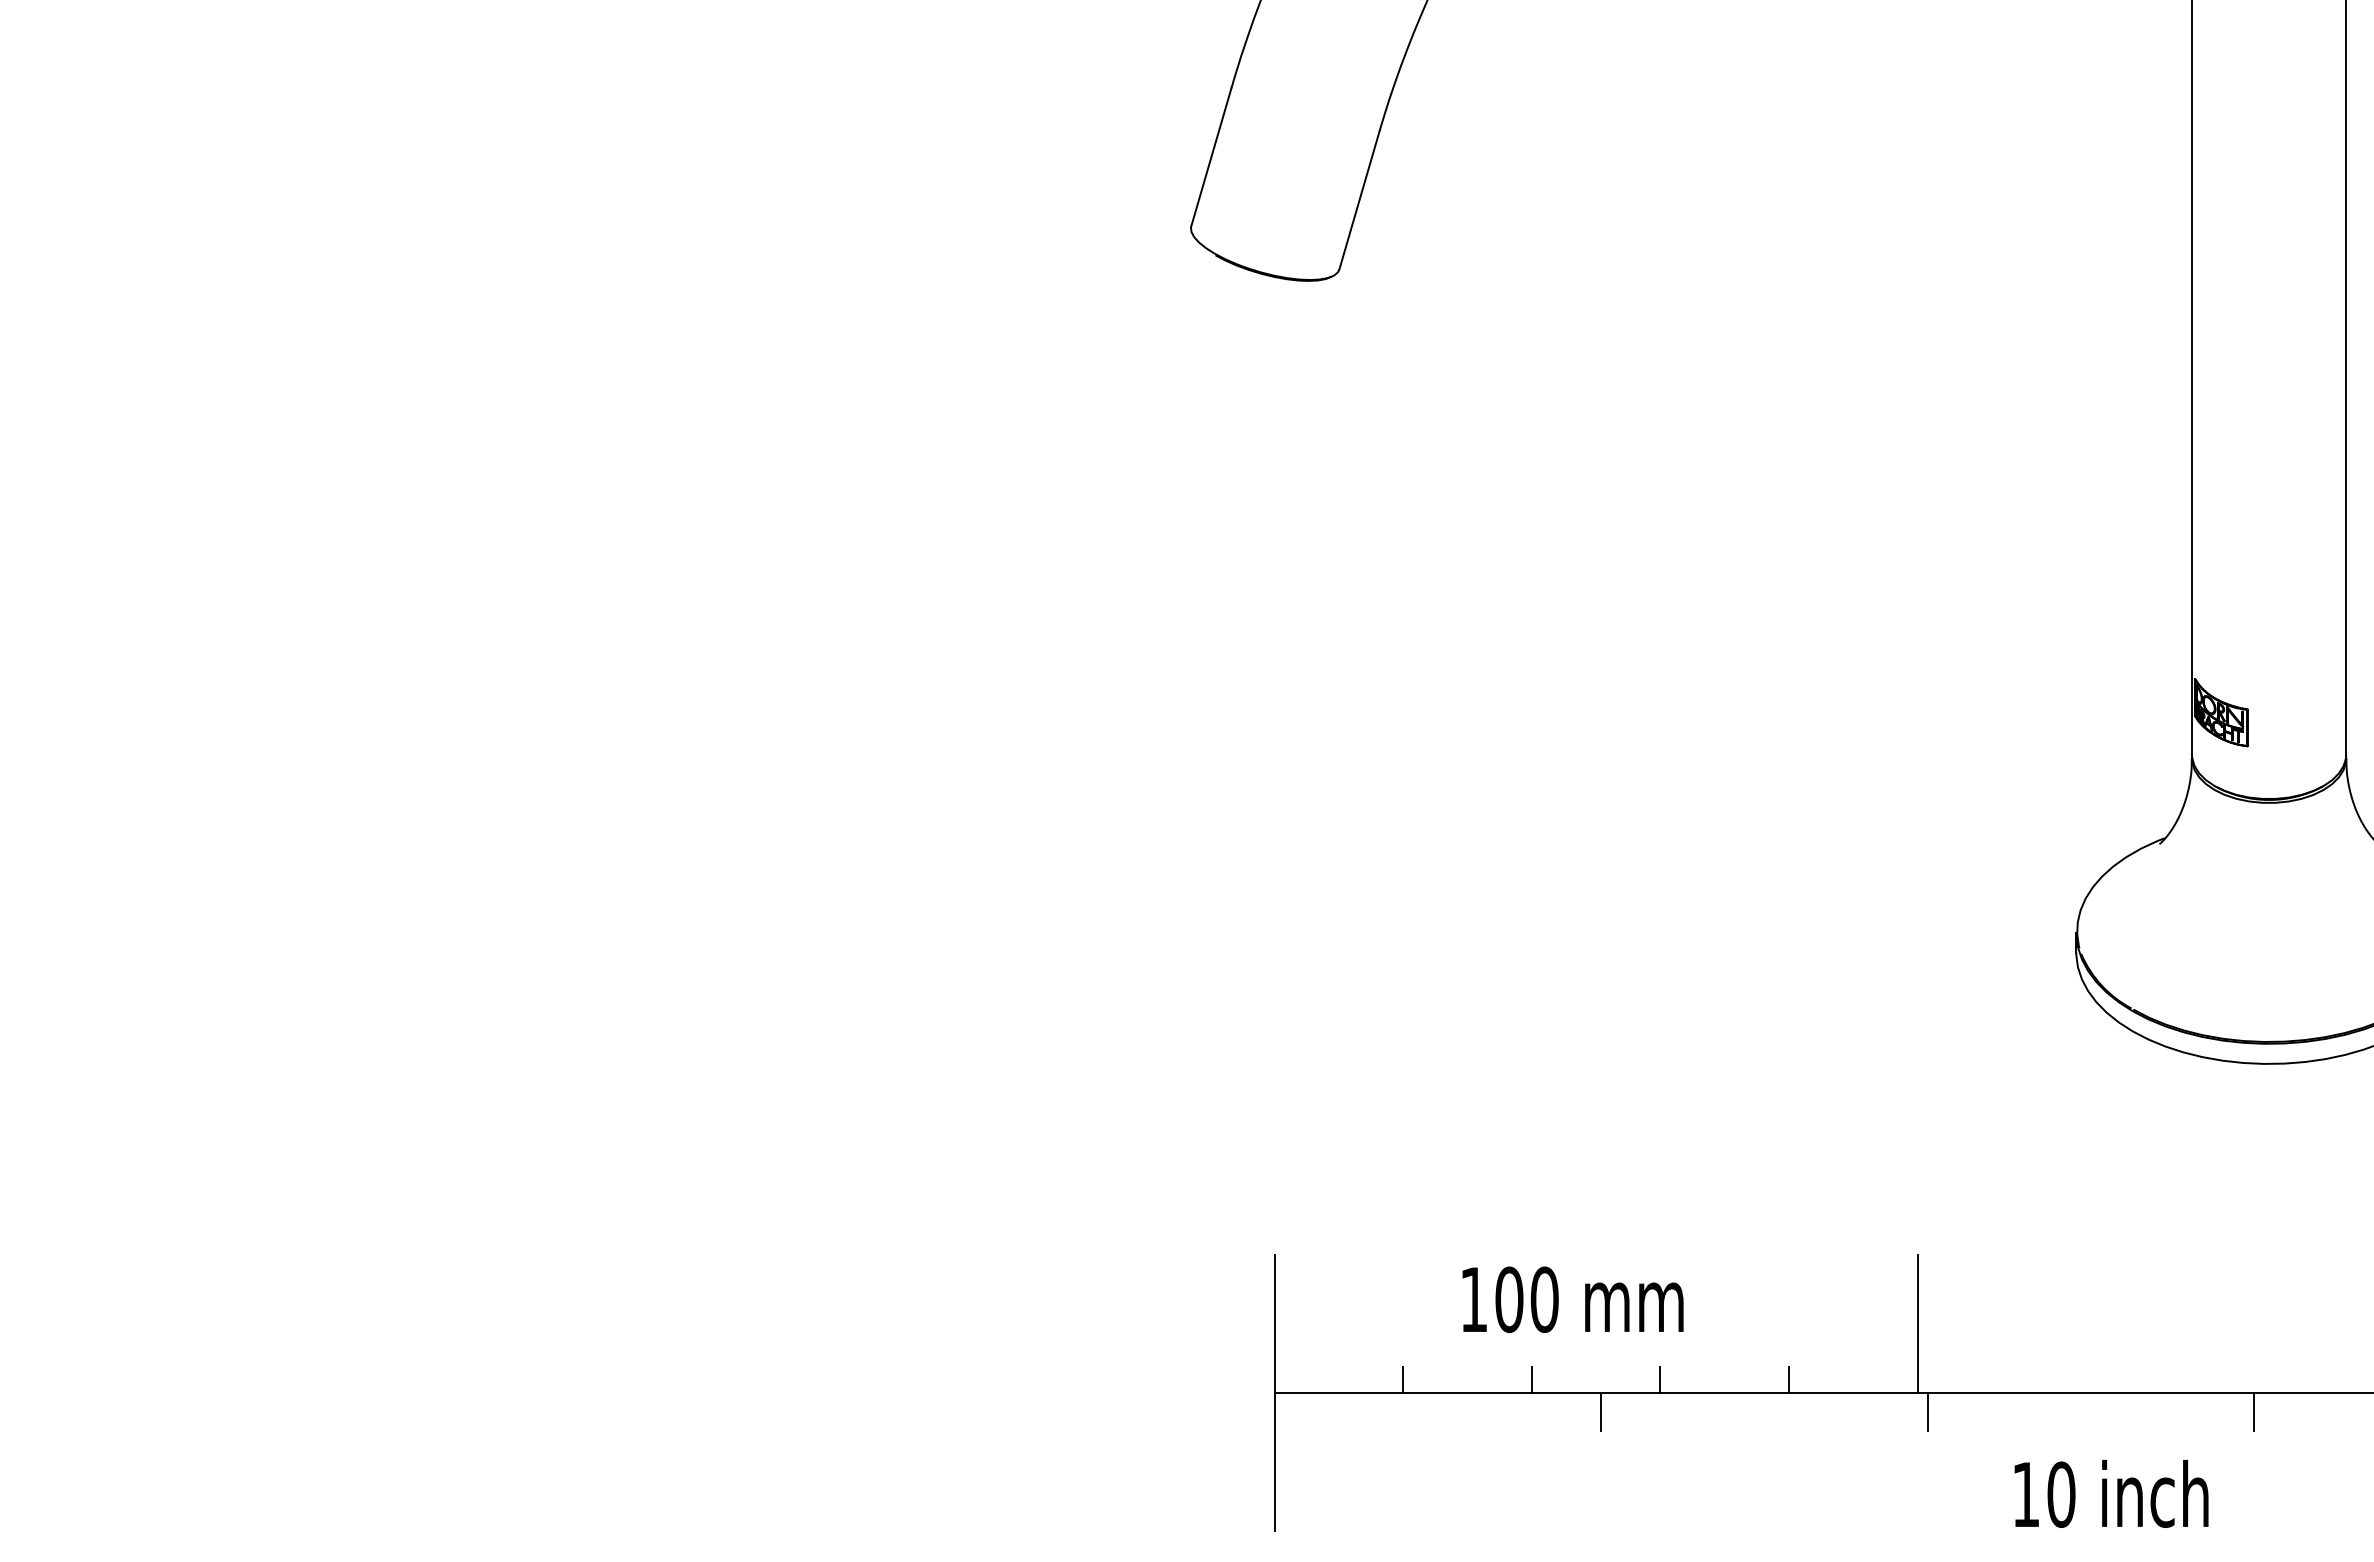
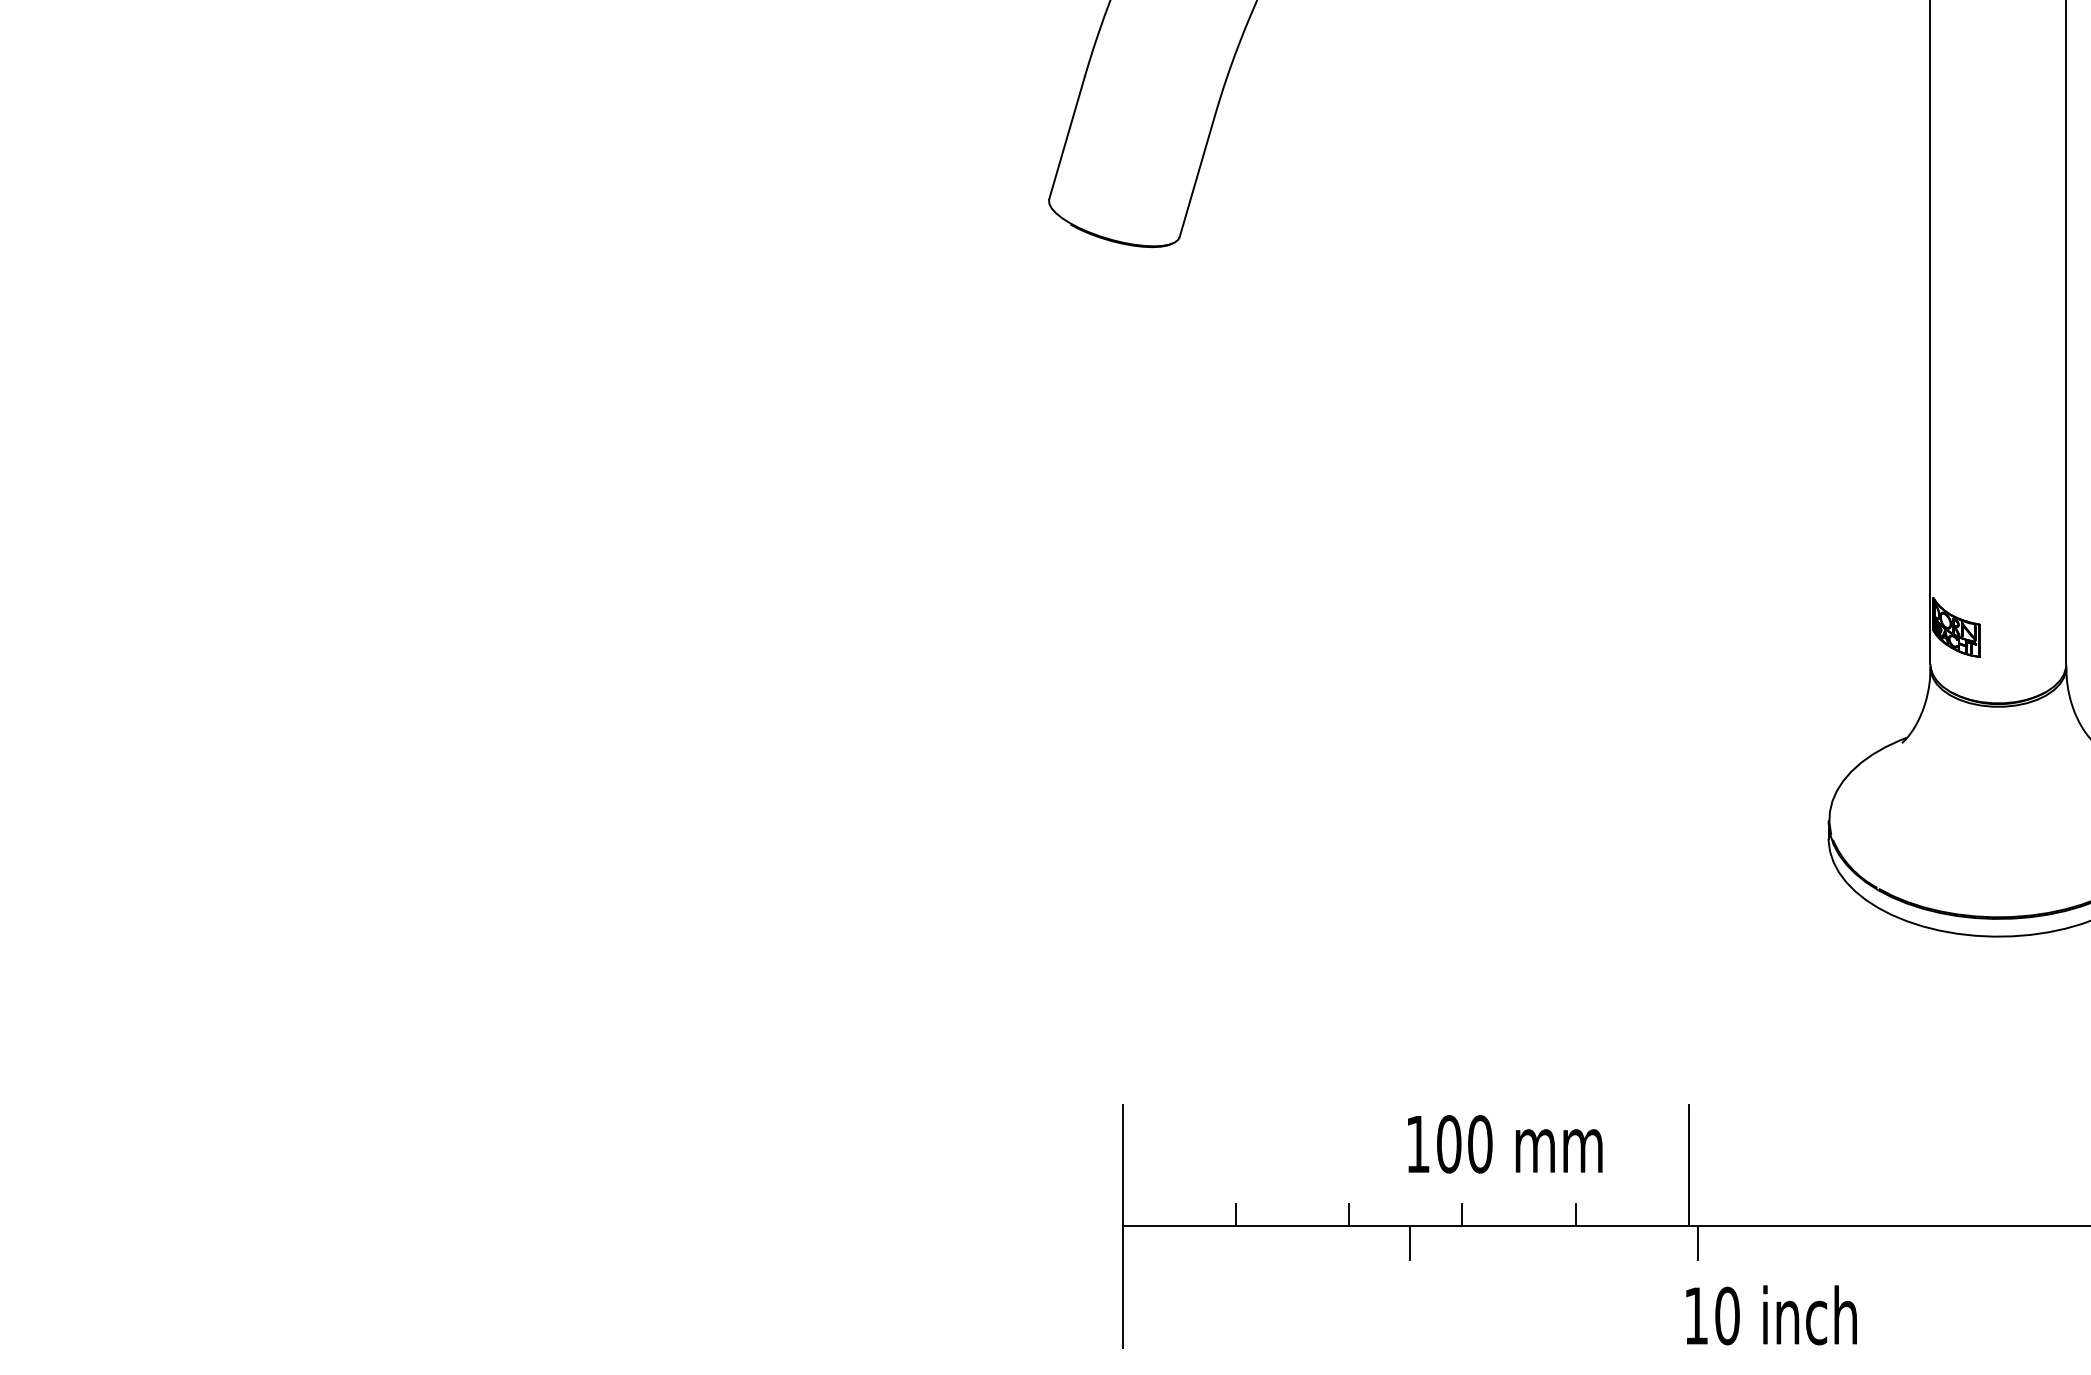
text: (1572, 1299) -> (1504, 1144), moved
line: (2254, 1411) -> (1985, 1242), removed
text: (2111, 1493) -> (1771, 1314), moved

